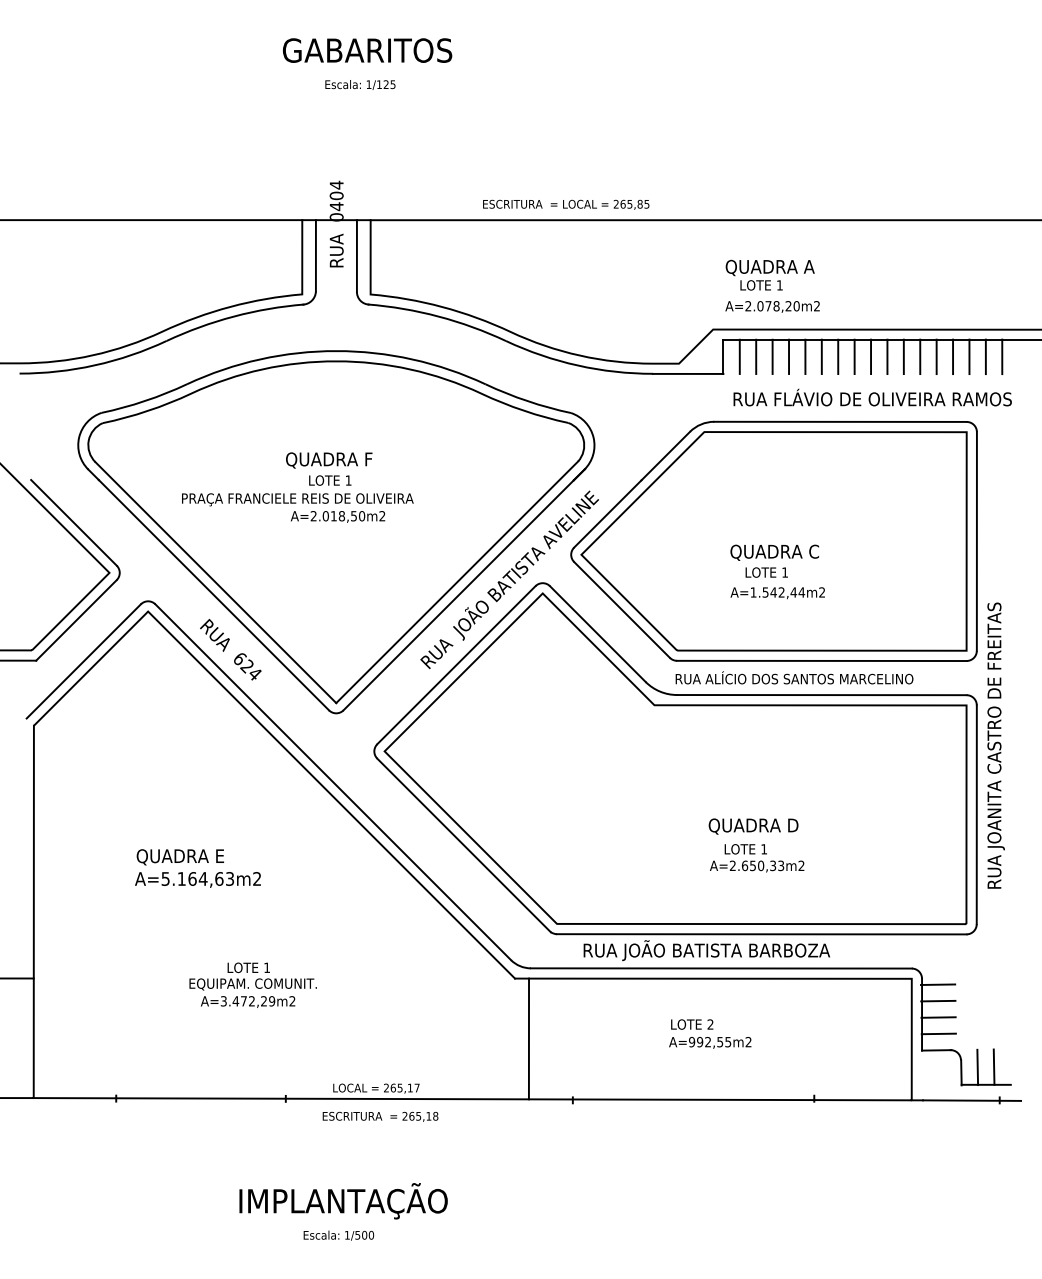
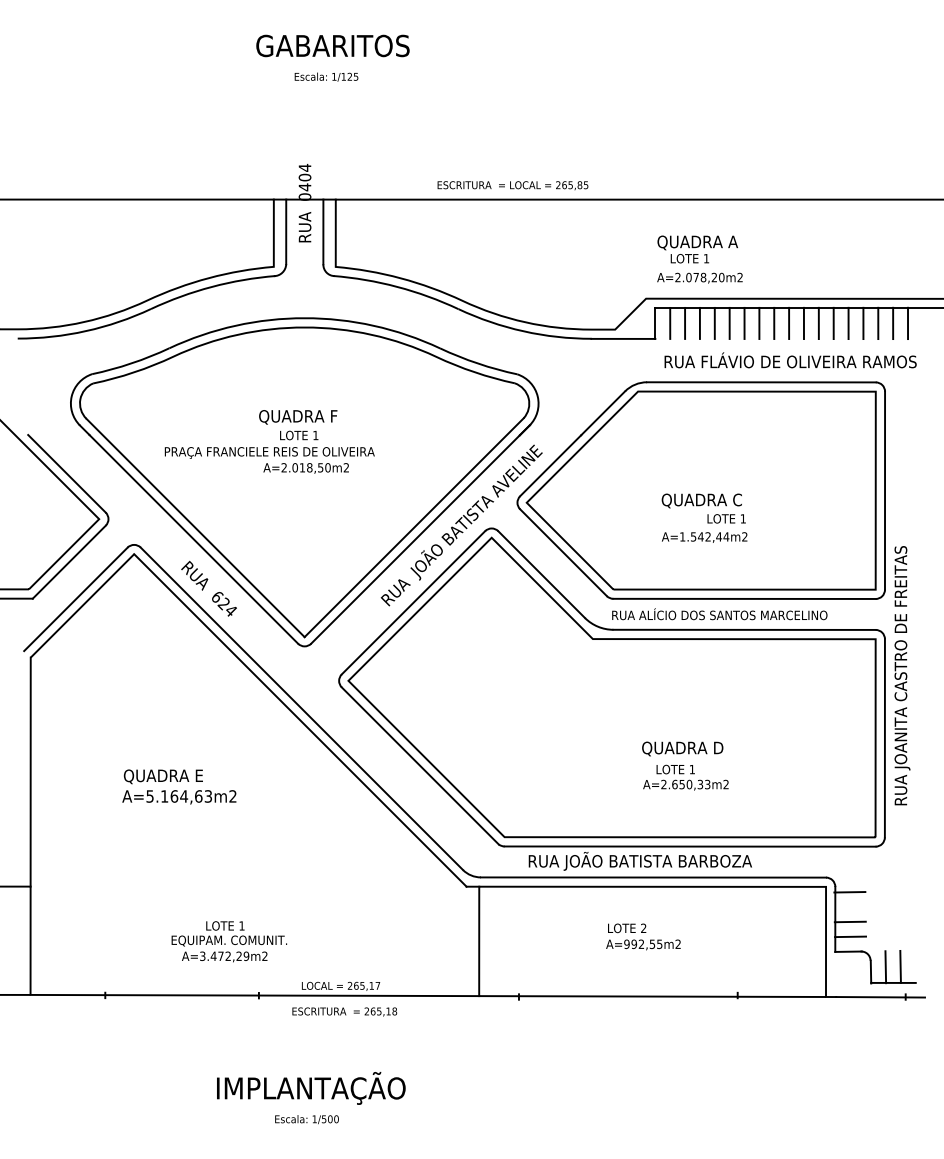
text: (766, 572) -> (726, 518), moved
text: (253, 984) -> (229, 941), moved
line: (937, 1000) -> (849, 906), removed

